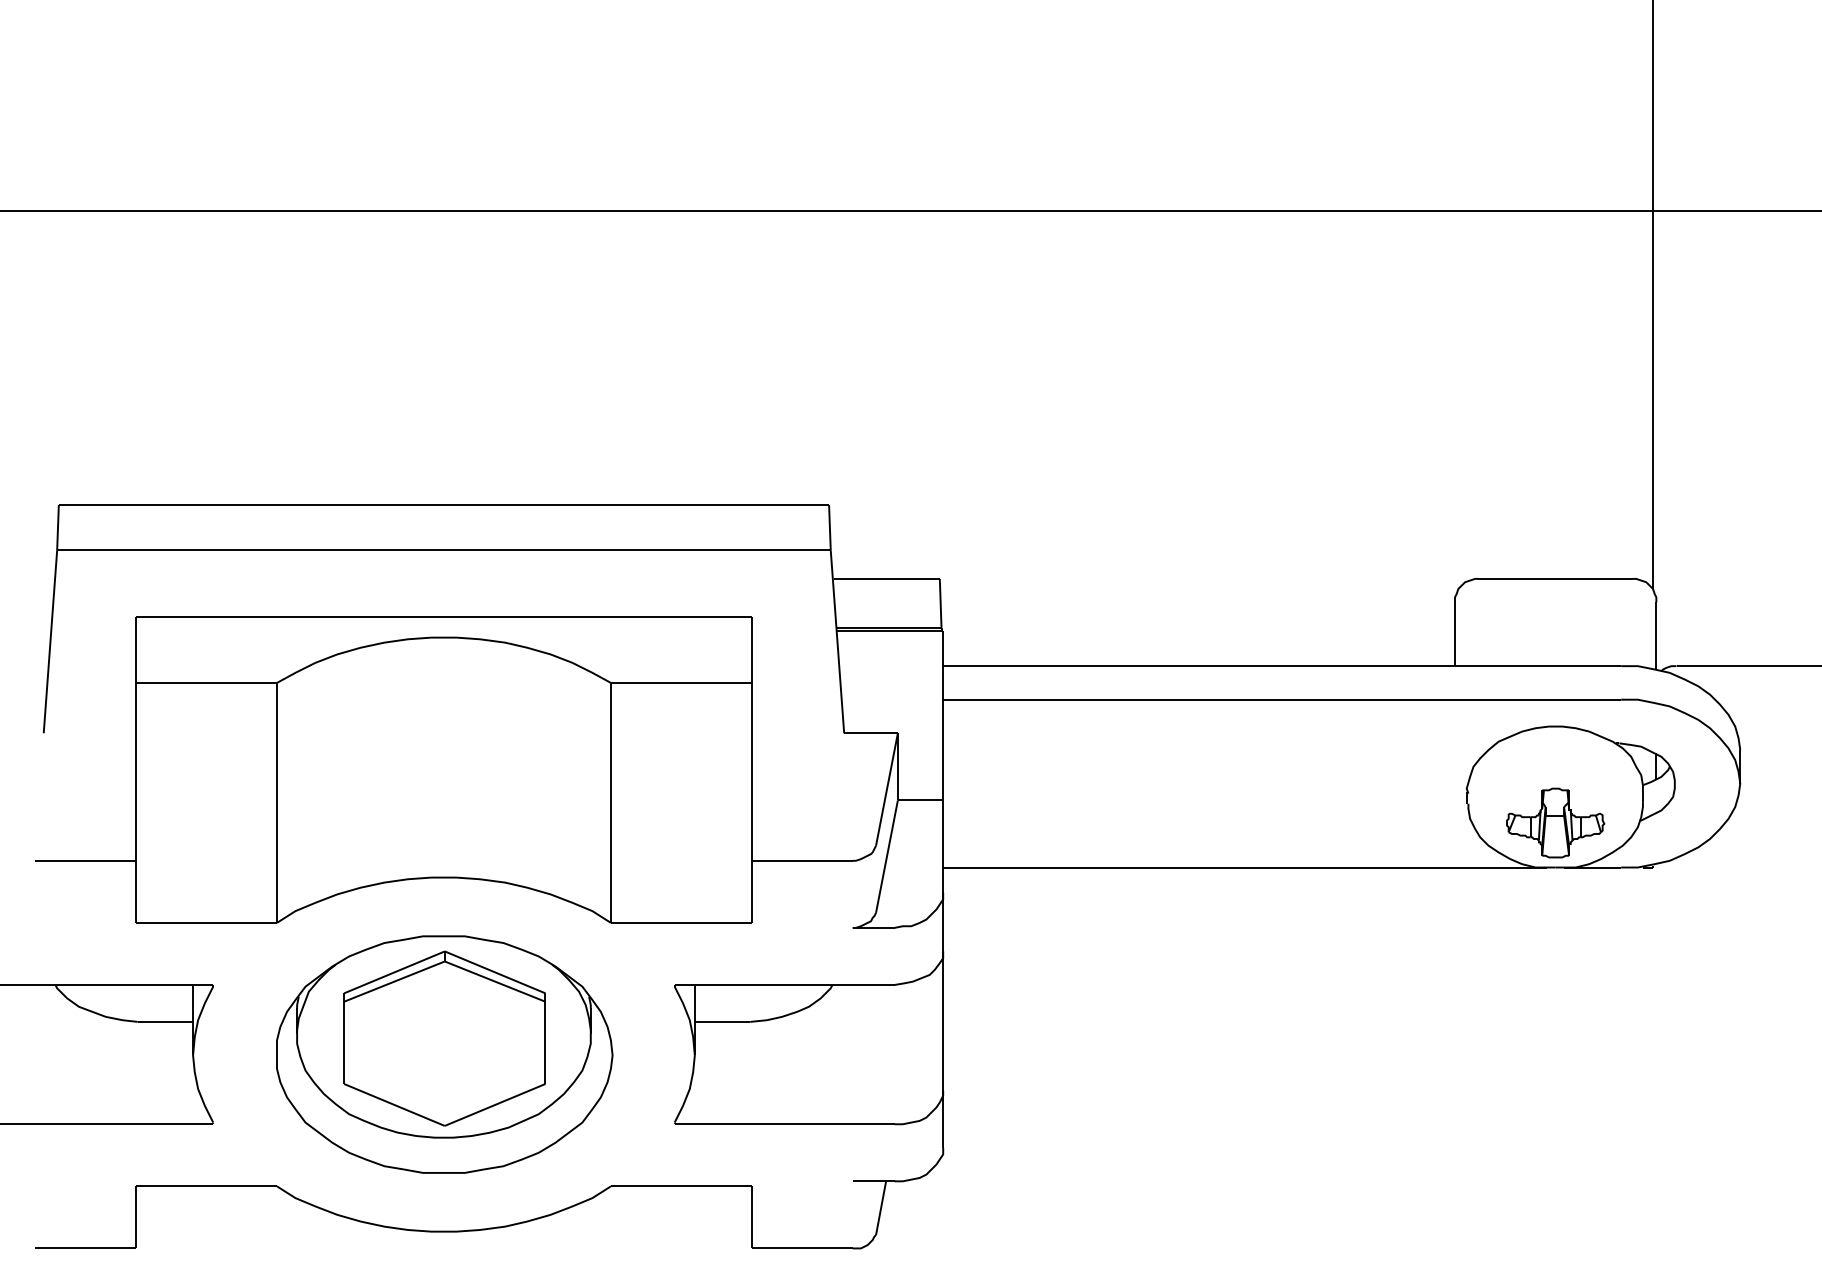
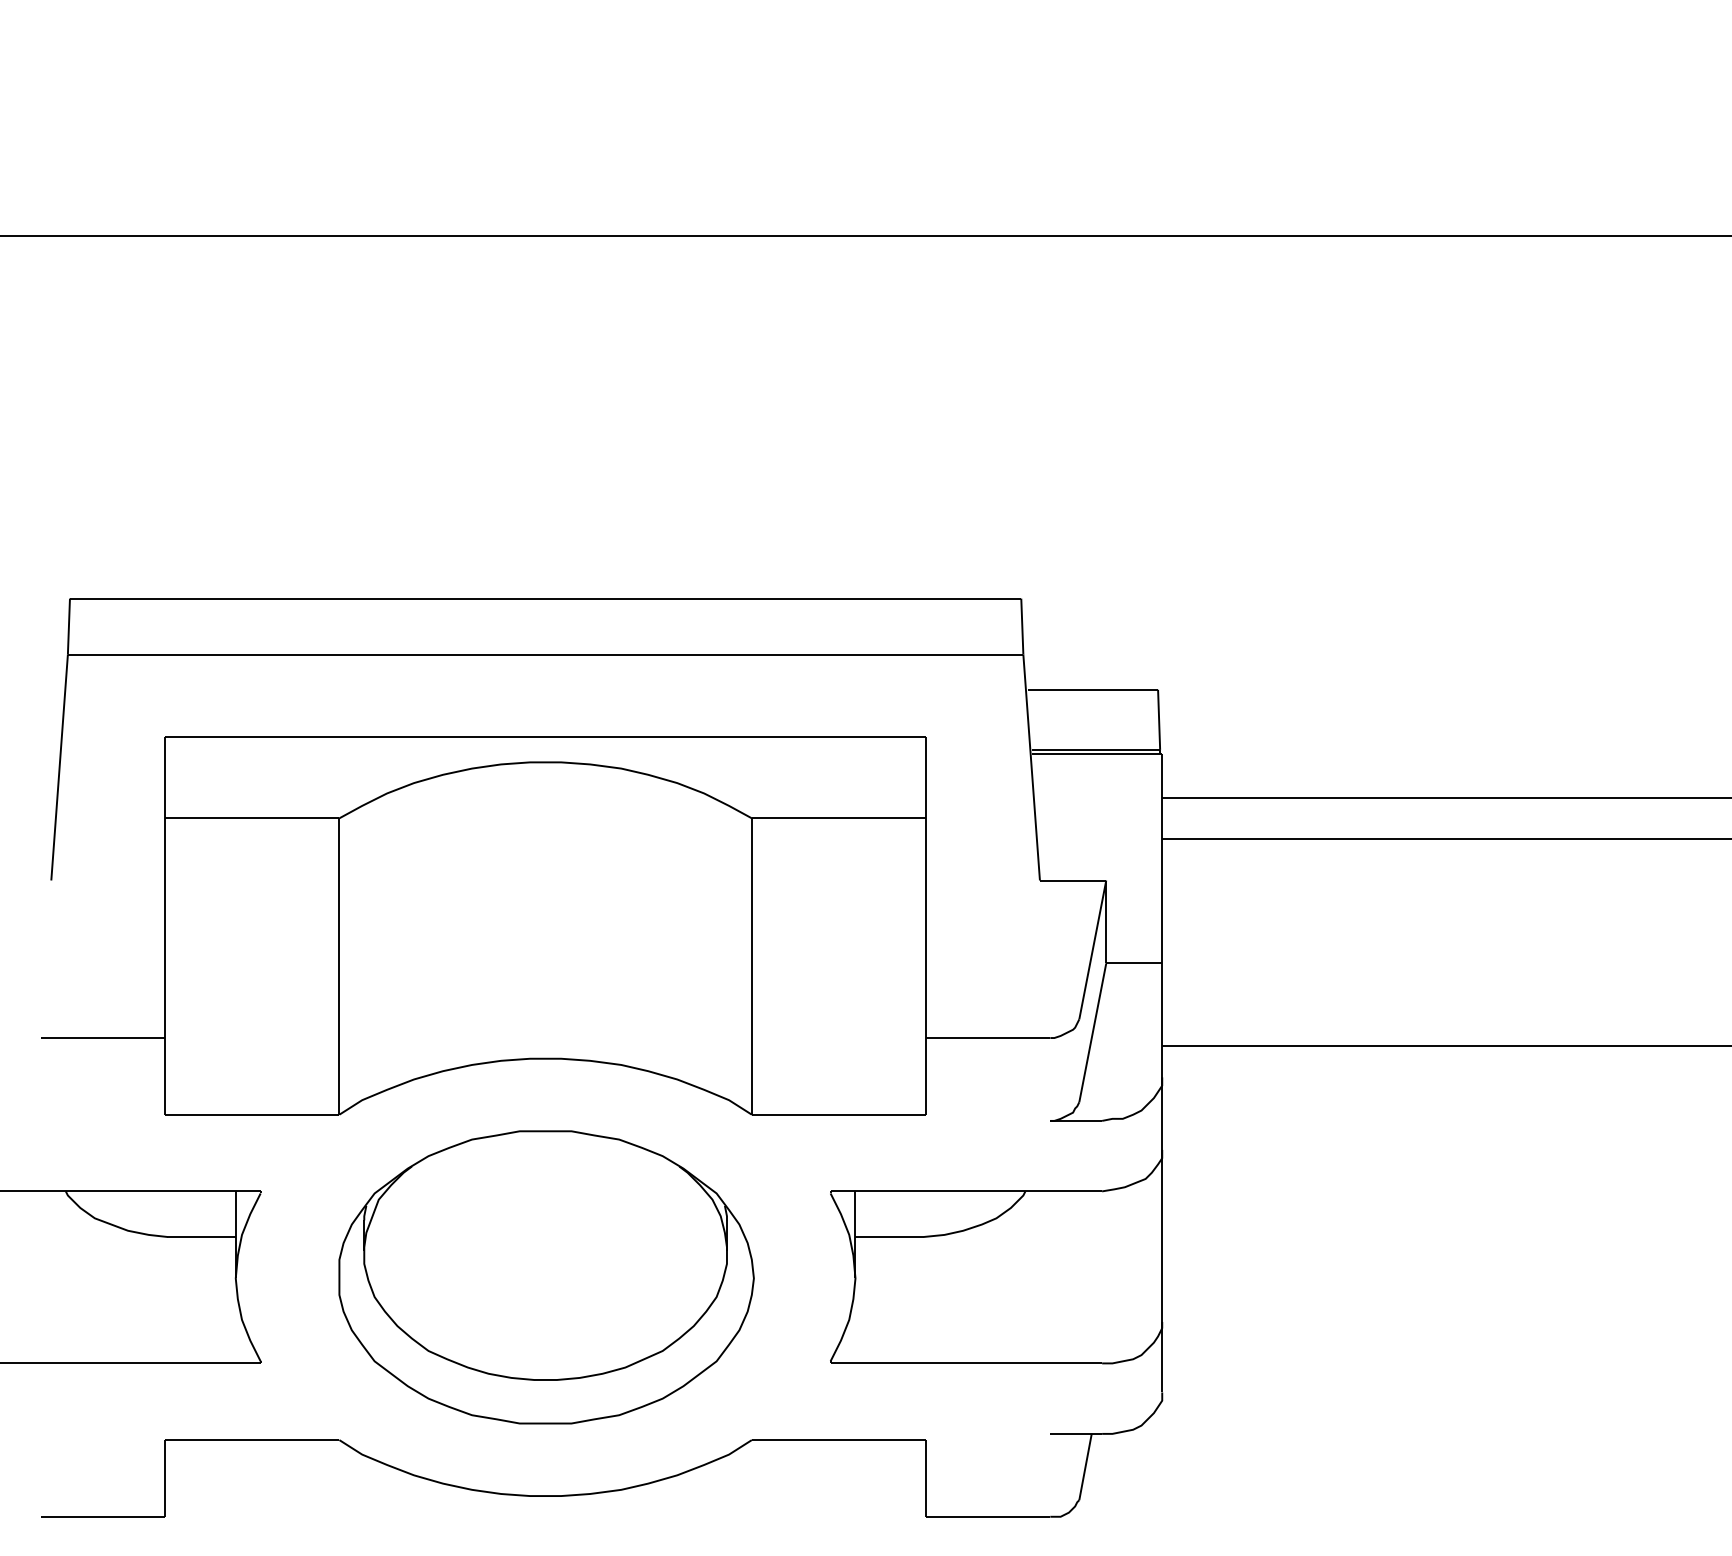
part: (444, 1038) -> (546, 1257), removed

